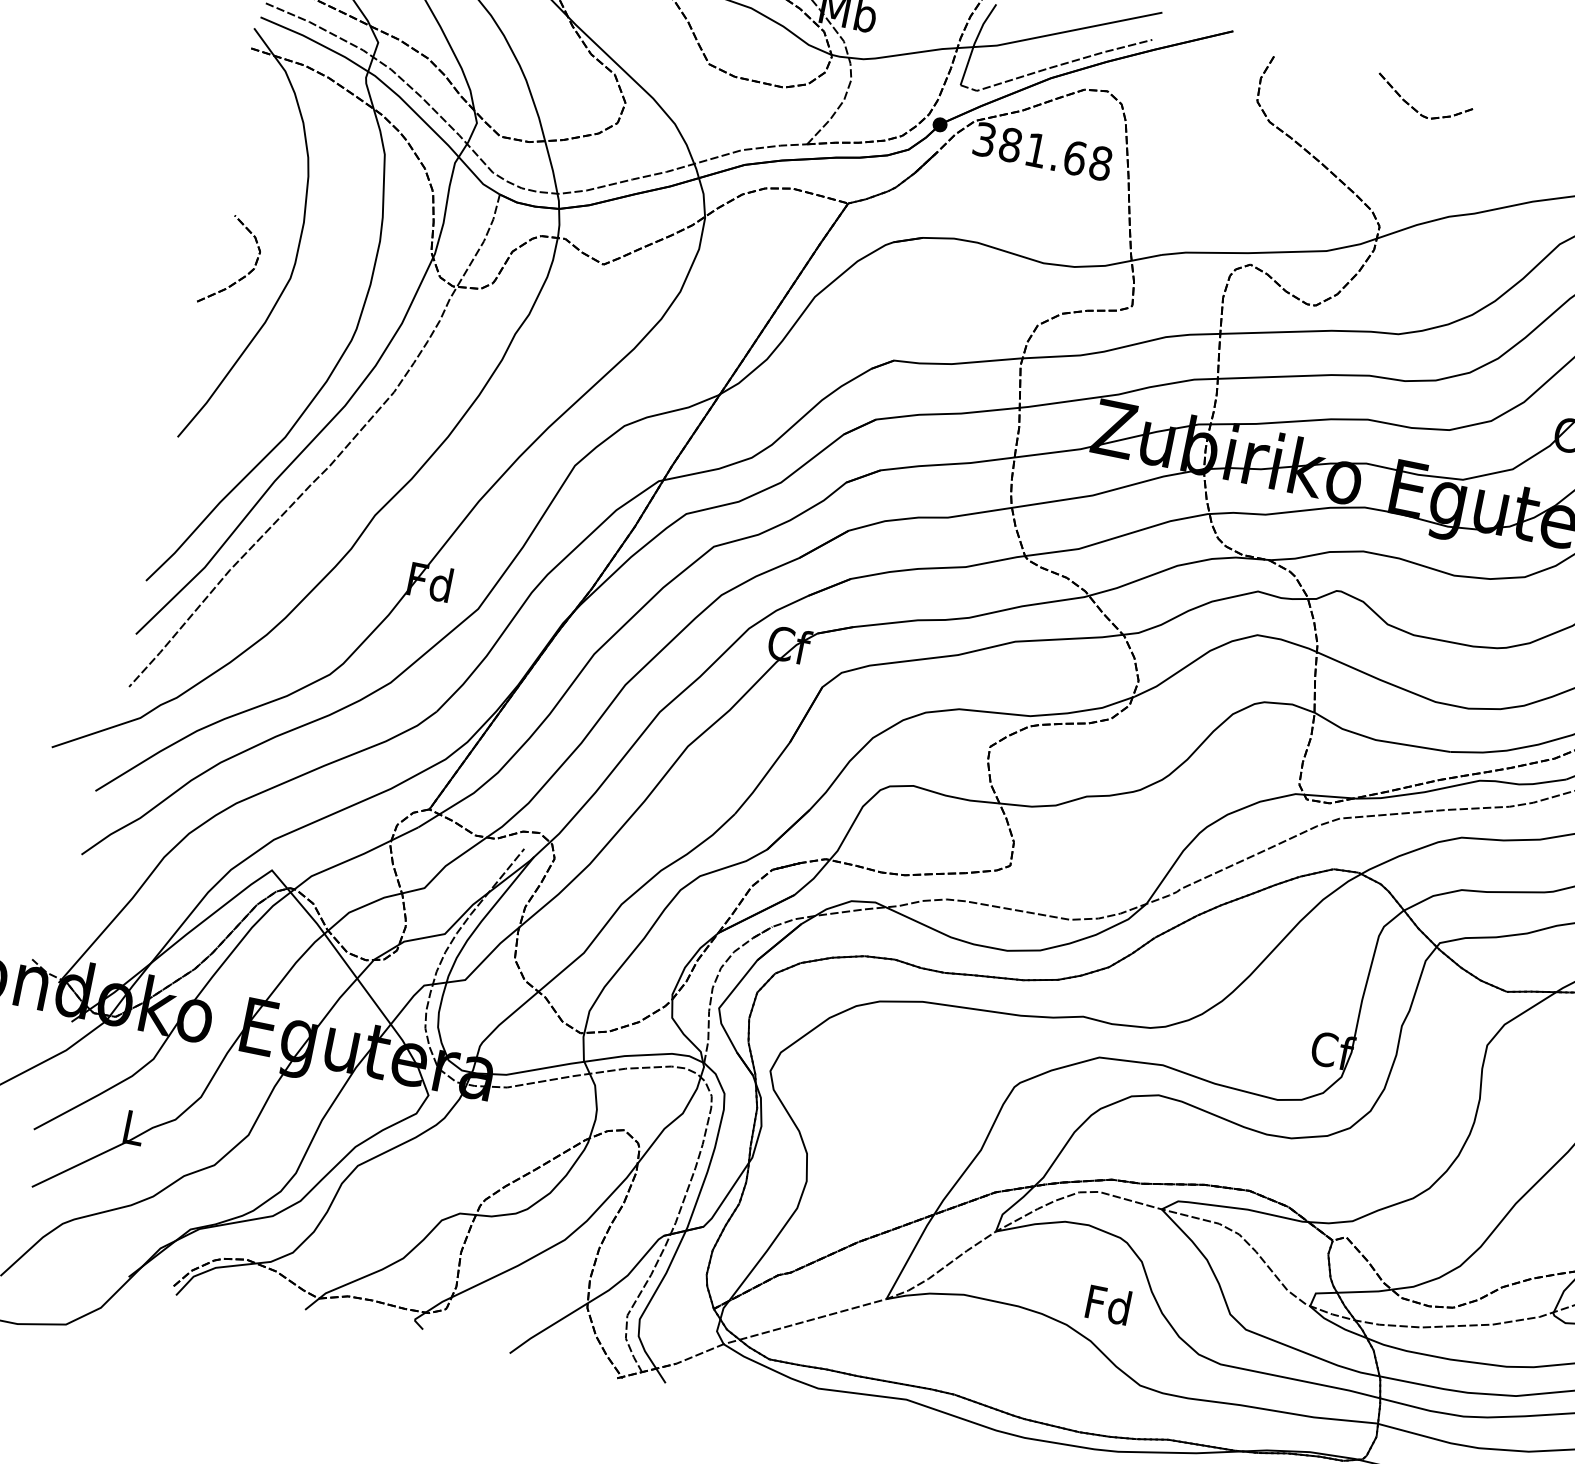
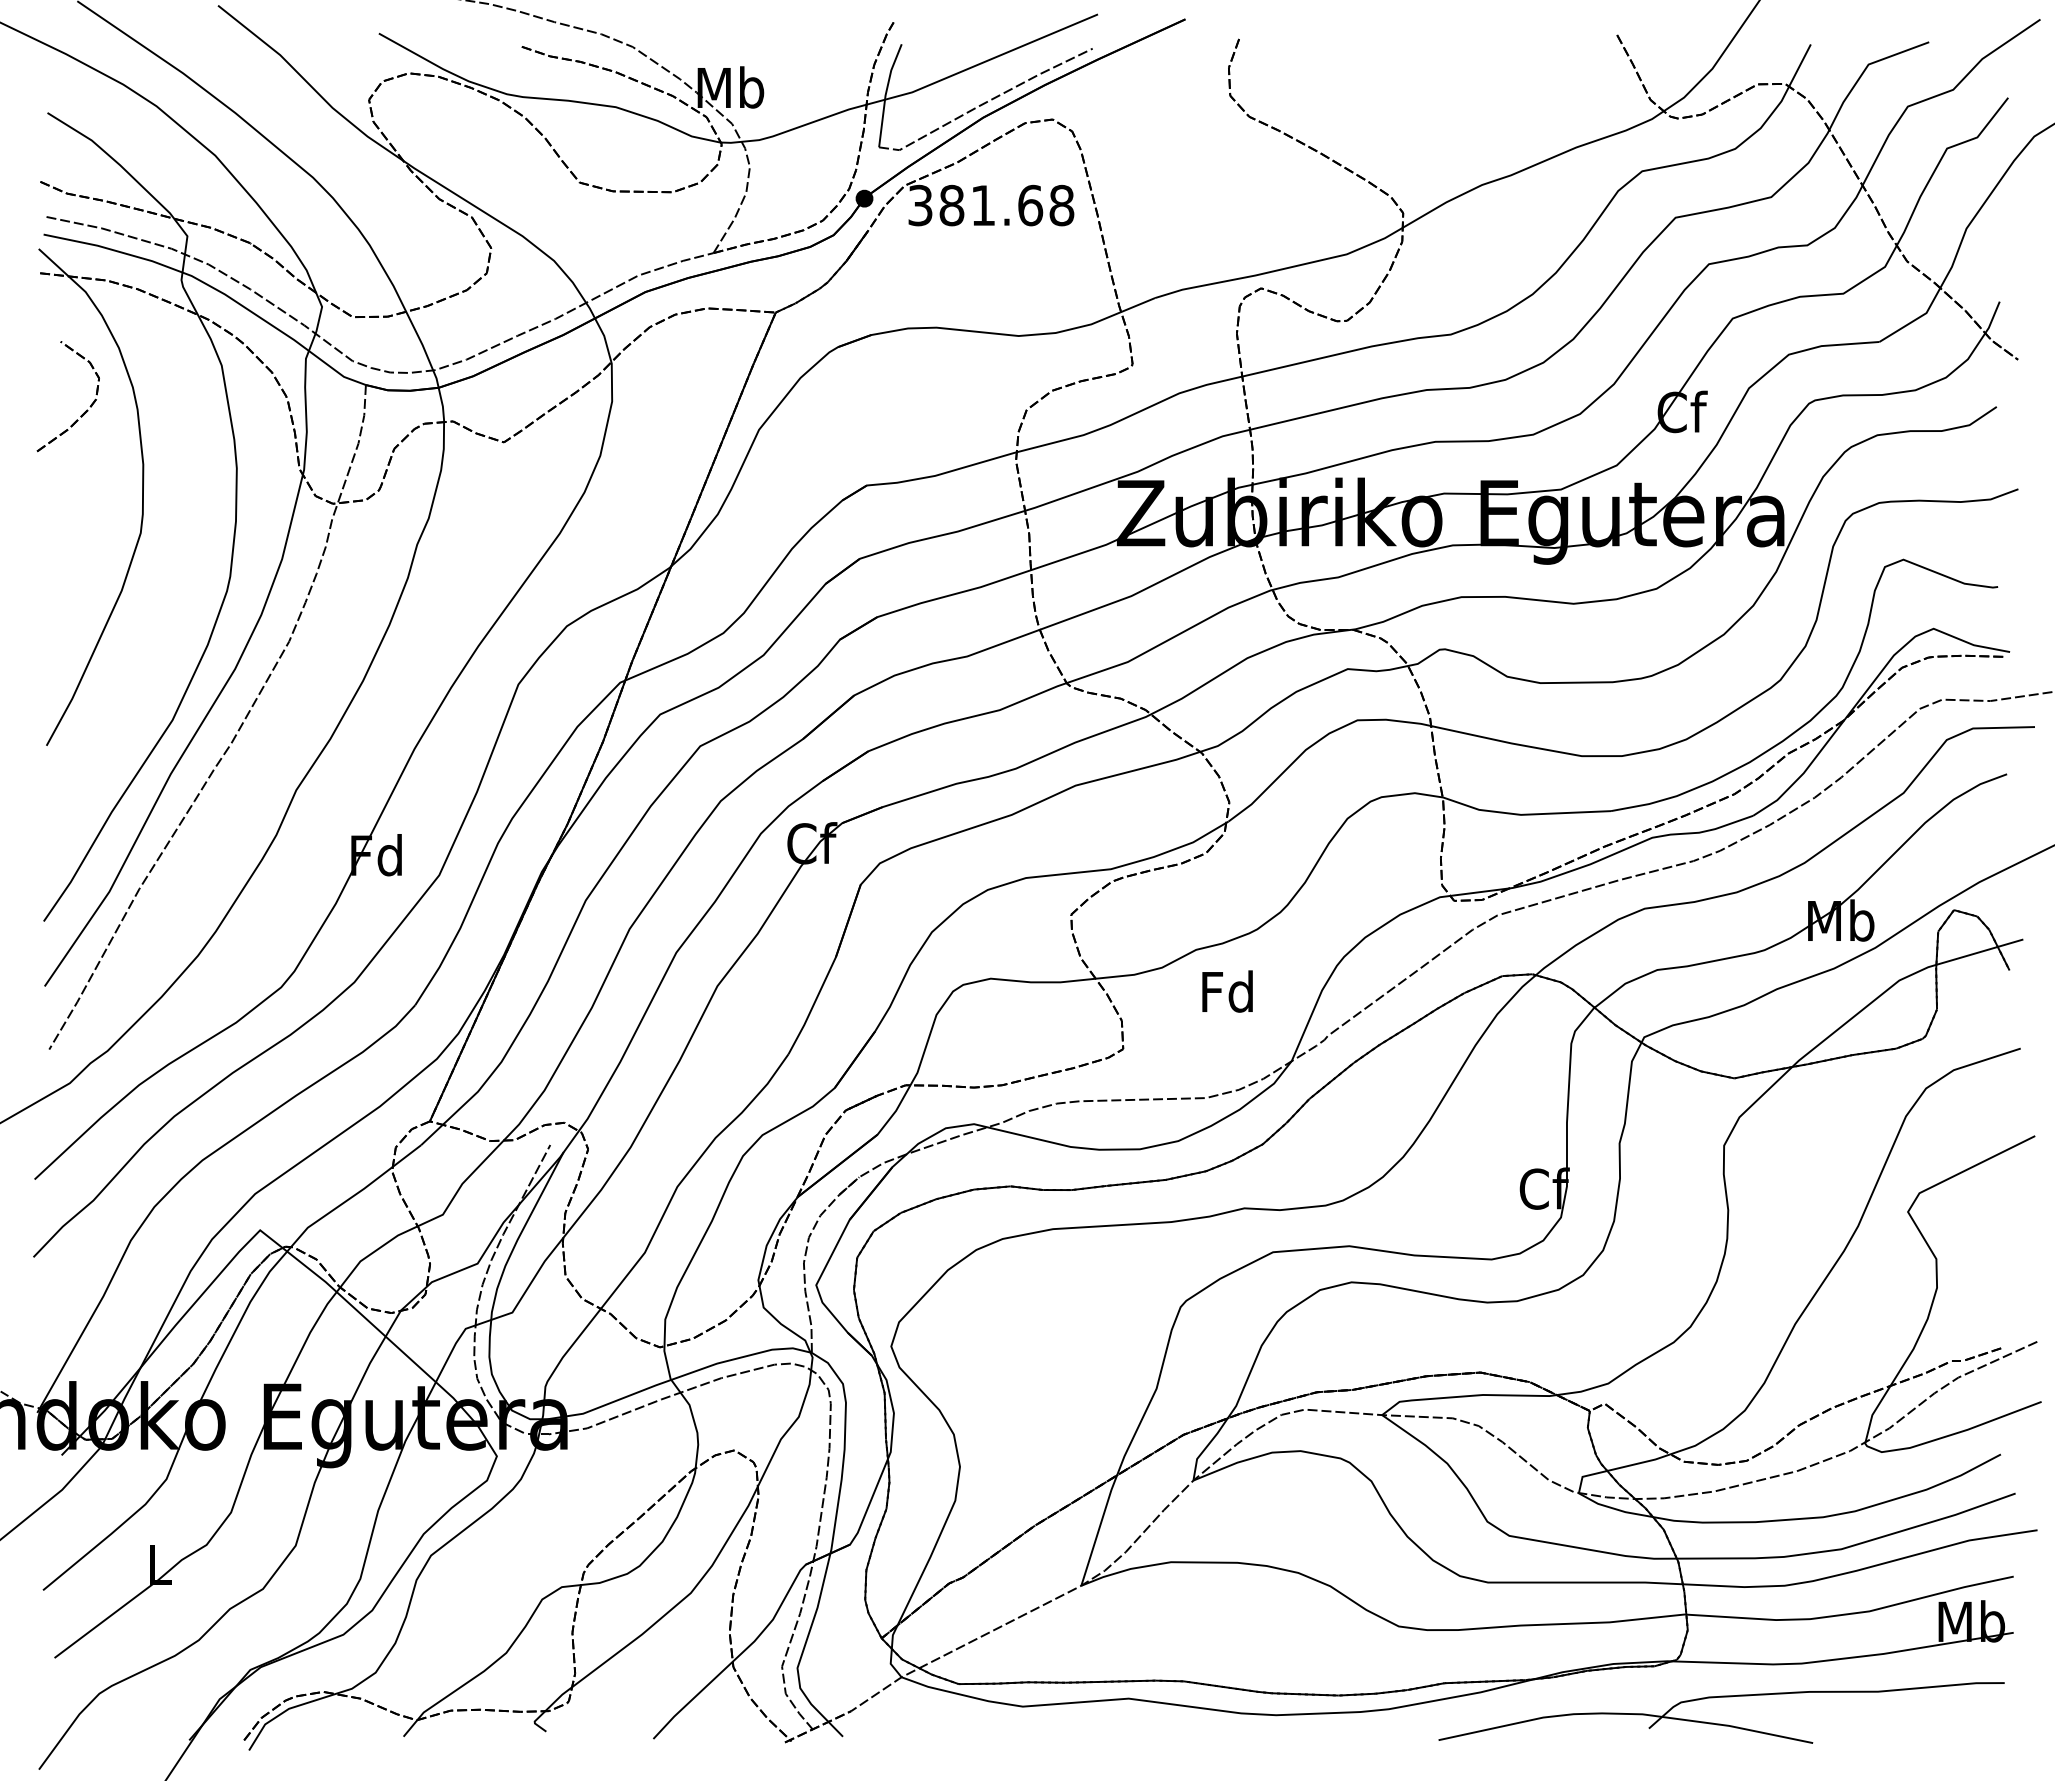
part: (1416, 109) -> (1418, 67), removed
part: (241, 277) -> (83, 412), moved
text: (1108, 1304) -> (1227, 991), moved

